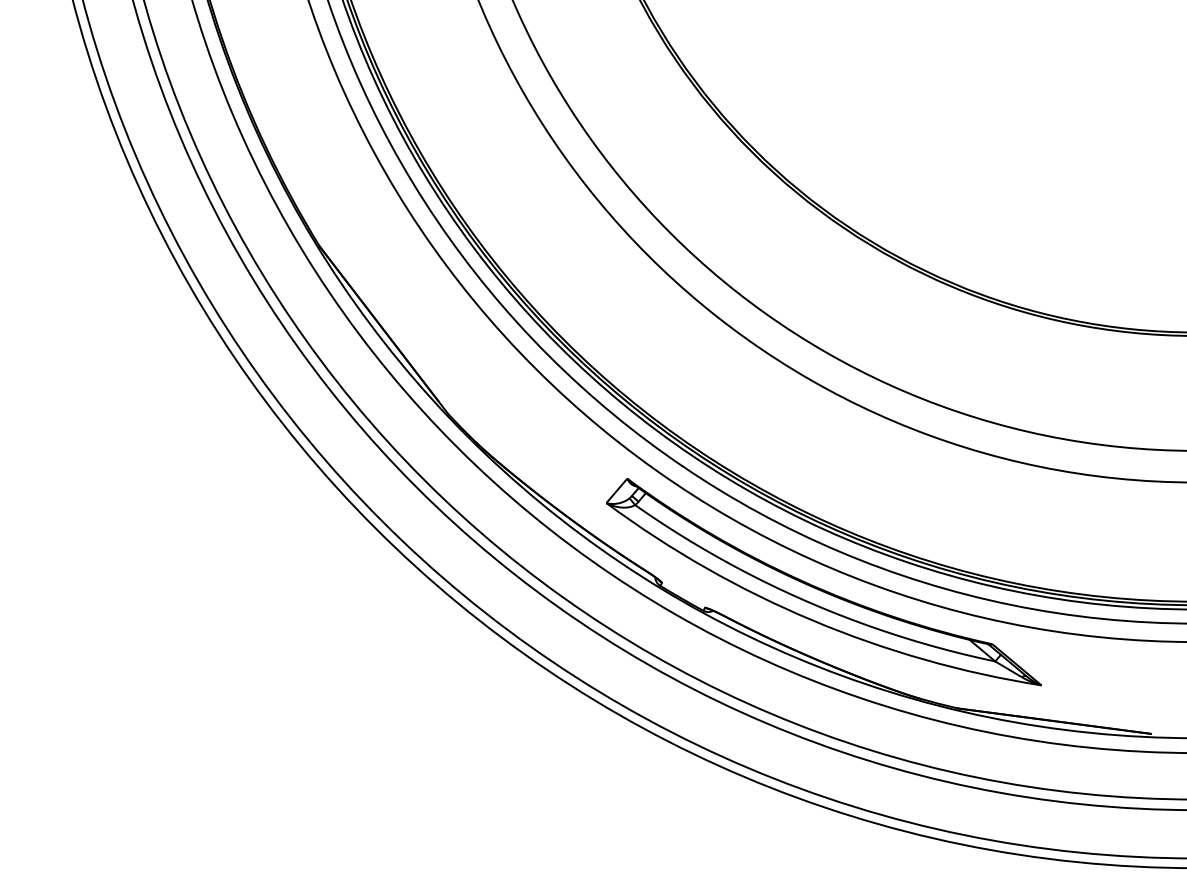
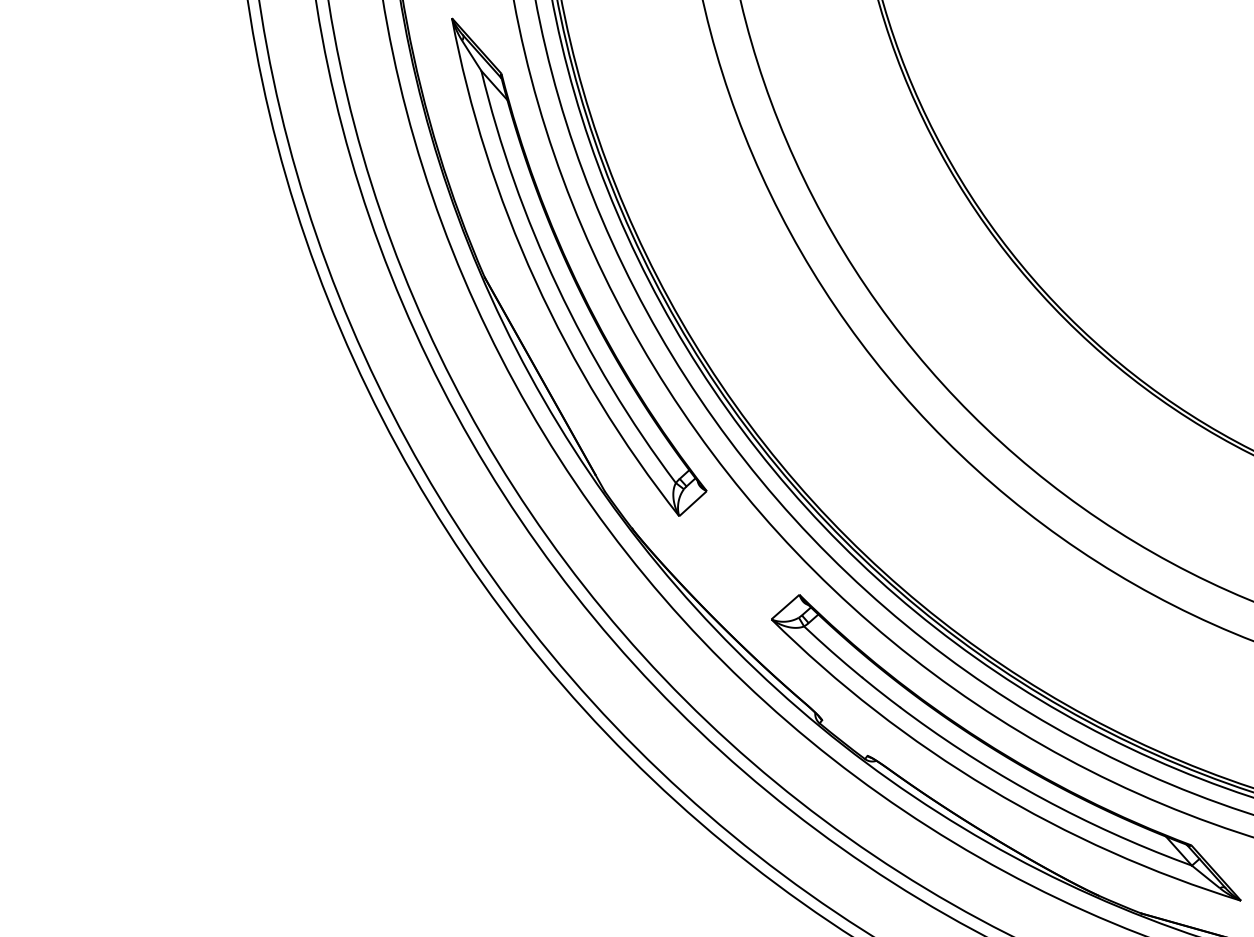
part: (397, 227) -> (577, 268), added

